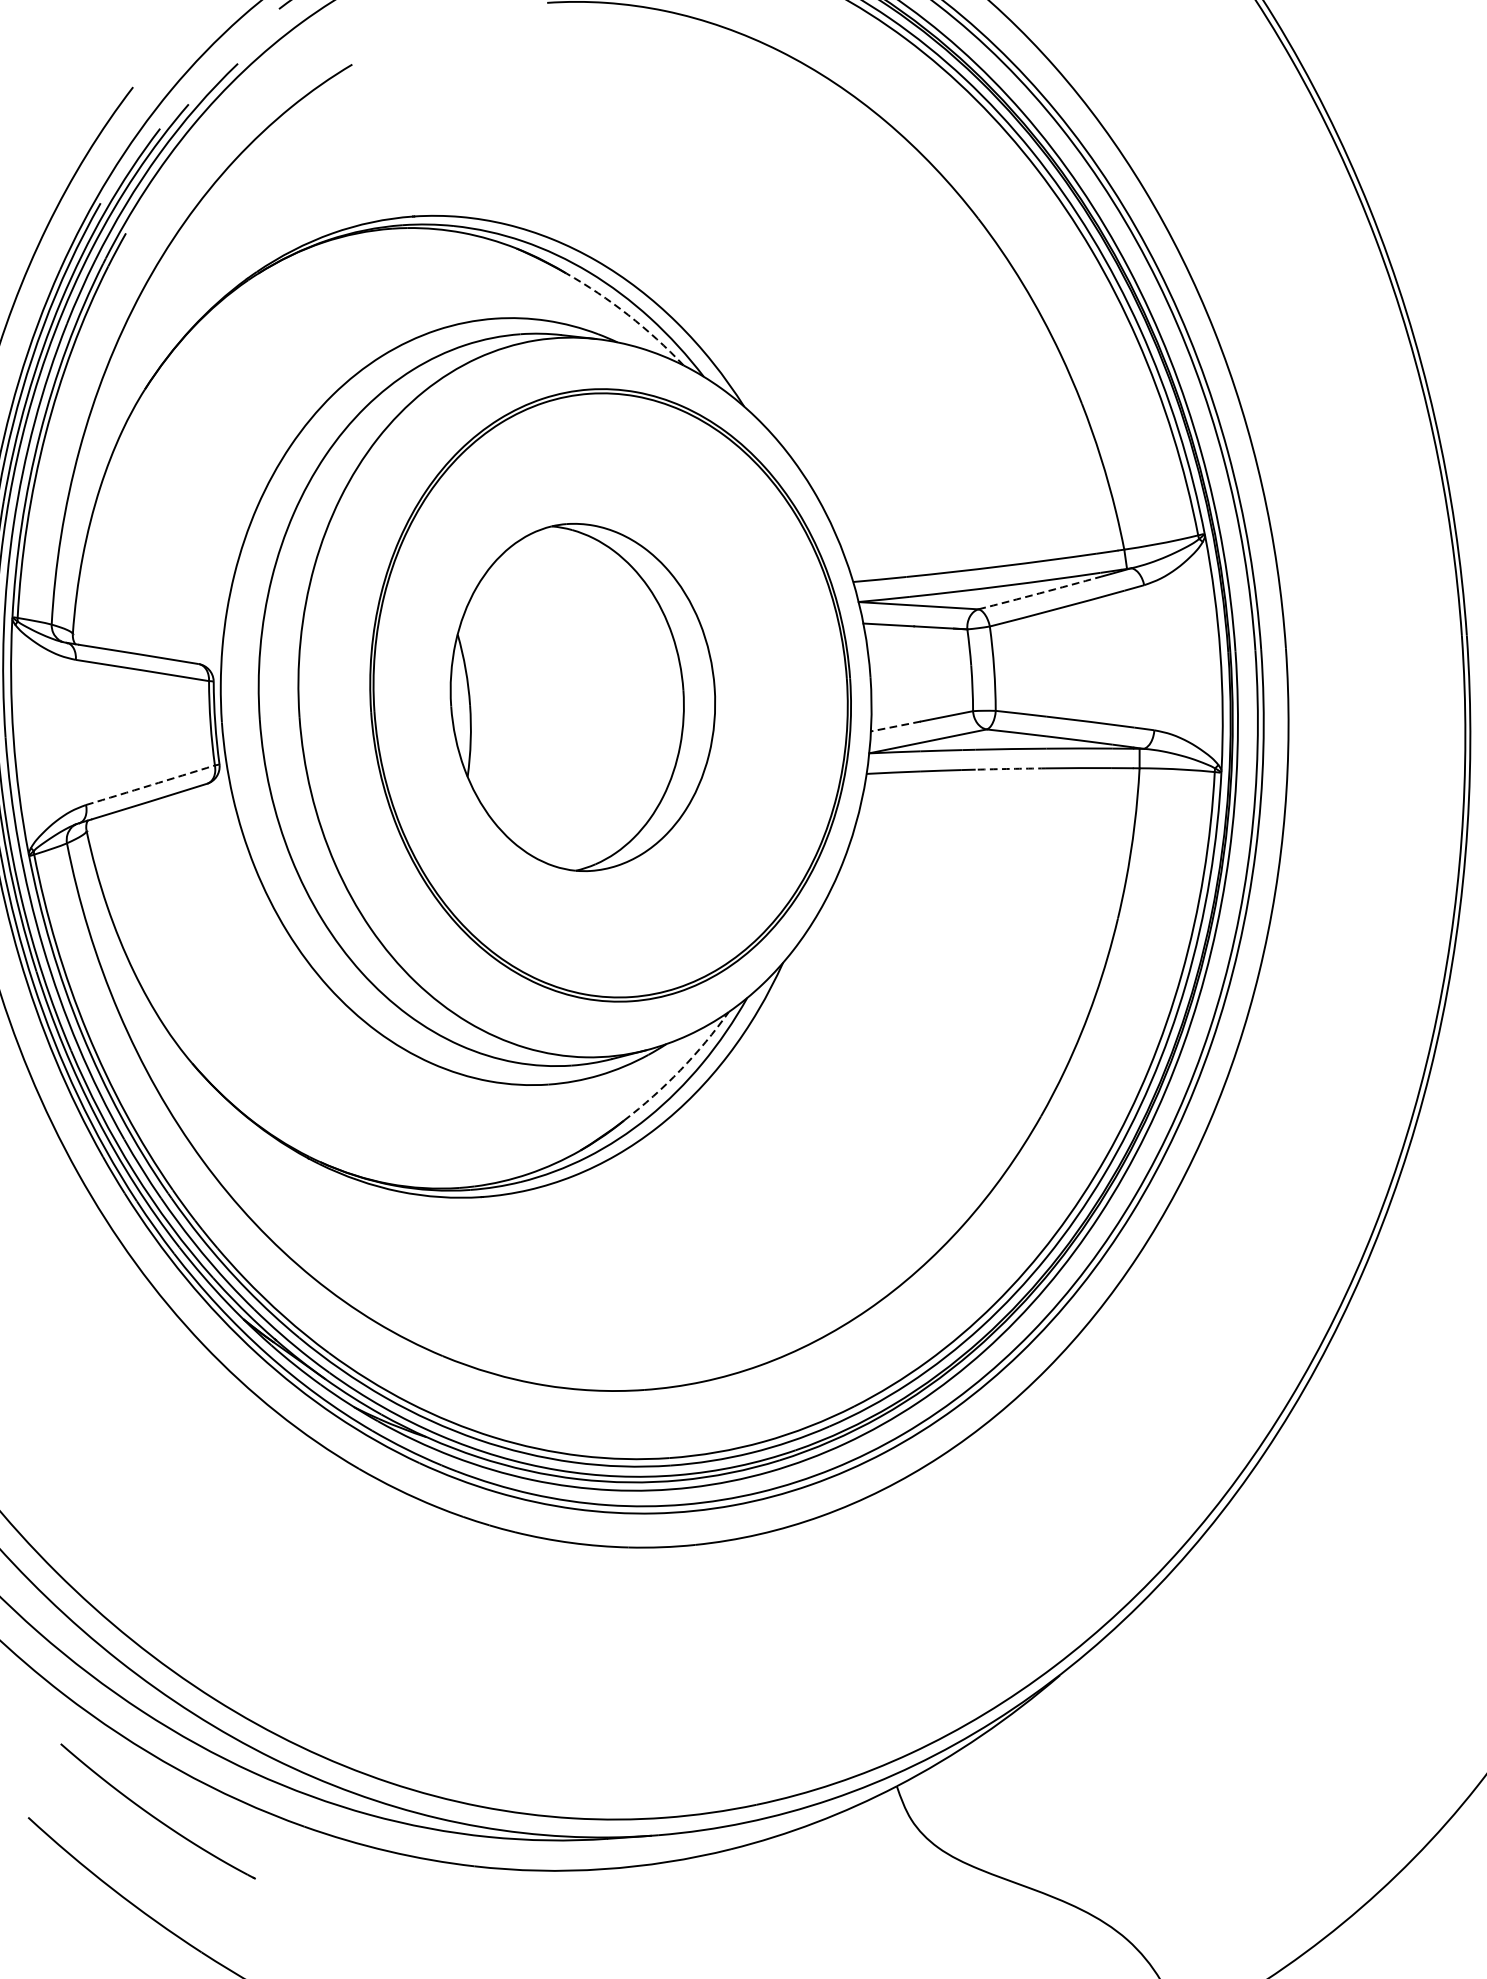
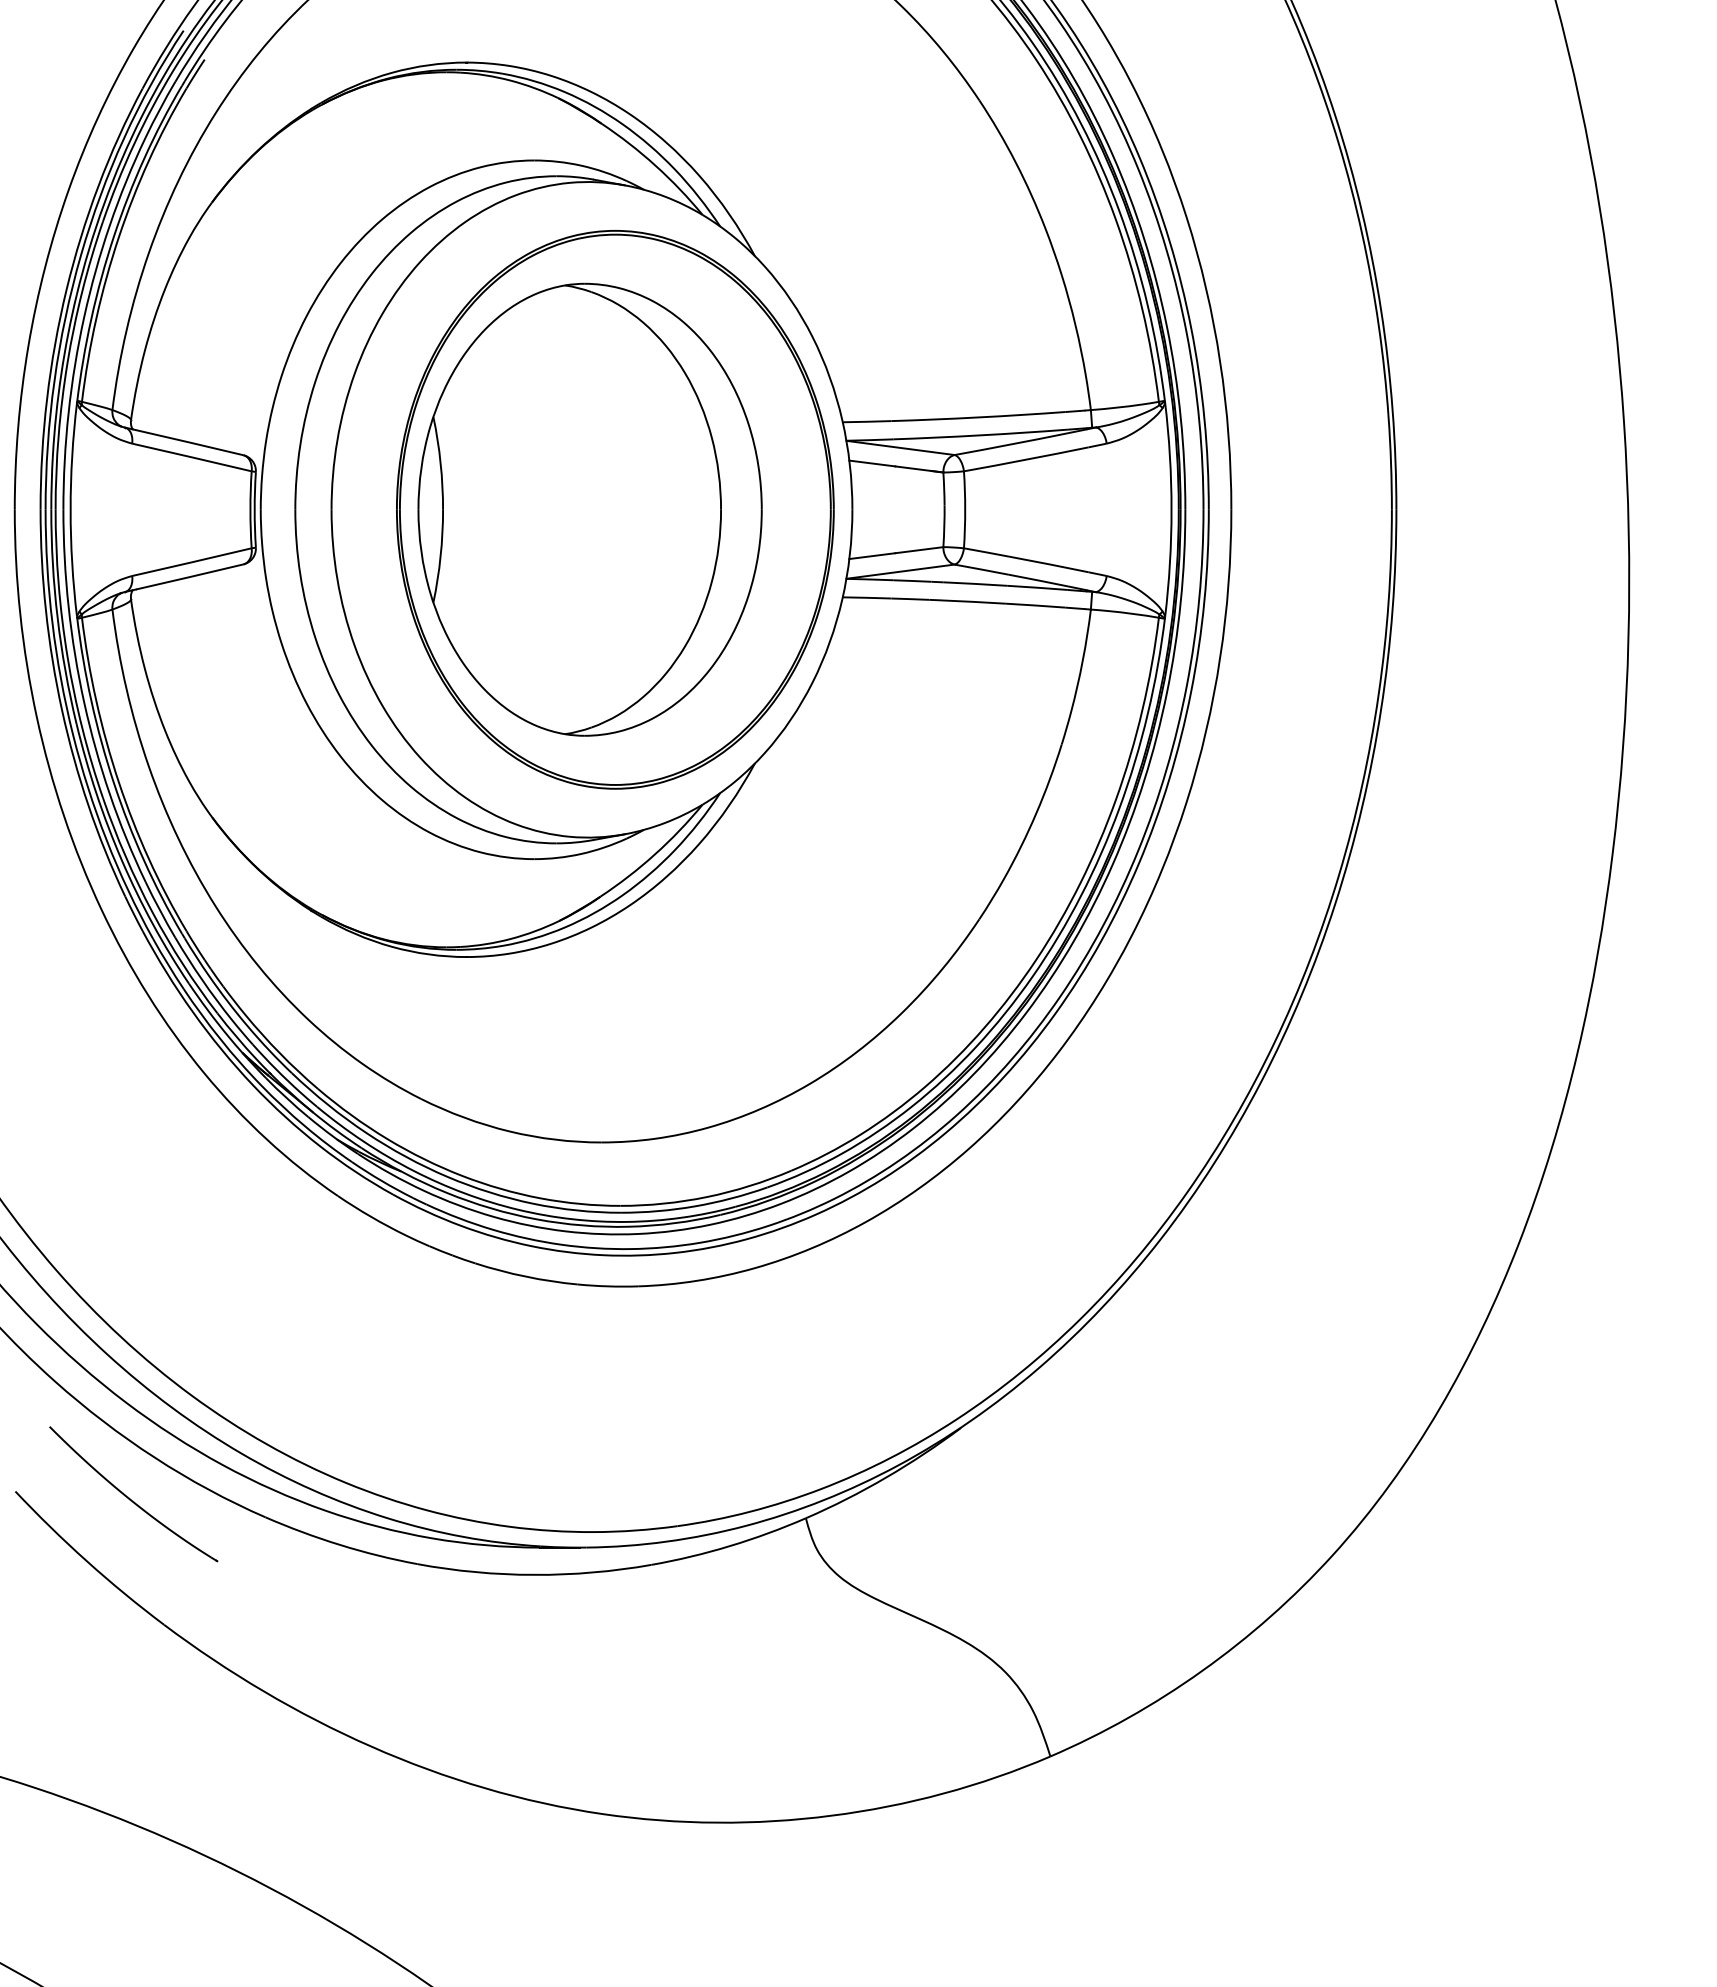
arc: (628, 314) -> (655, 165), dashed -> solid
arc: (1039, 593) -> (1011, 444), dashed -> solid
part: (582, 697) -> (589, 509), size x1.43
line: (895, 726) -> (871, 556), dashed -> solid
arc: (1010, 768) -> (973, 601), dashed -> solid
arc: (150, 785) -> (191, 562), dashed -> solid
arc: (679, 1070) -> (654, 854), dashed -> solid

